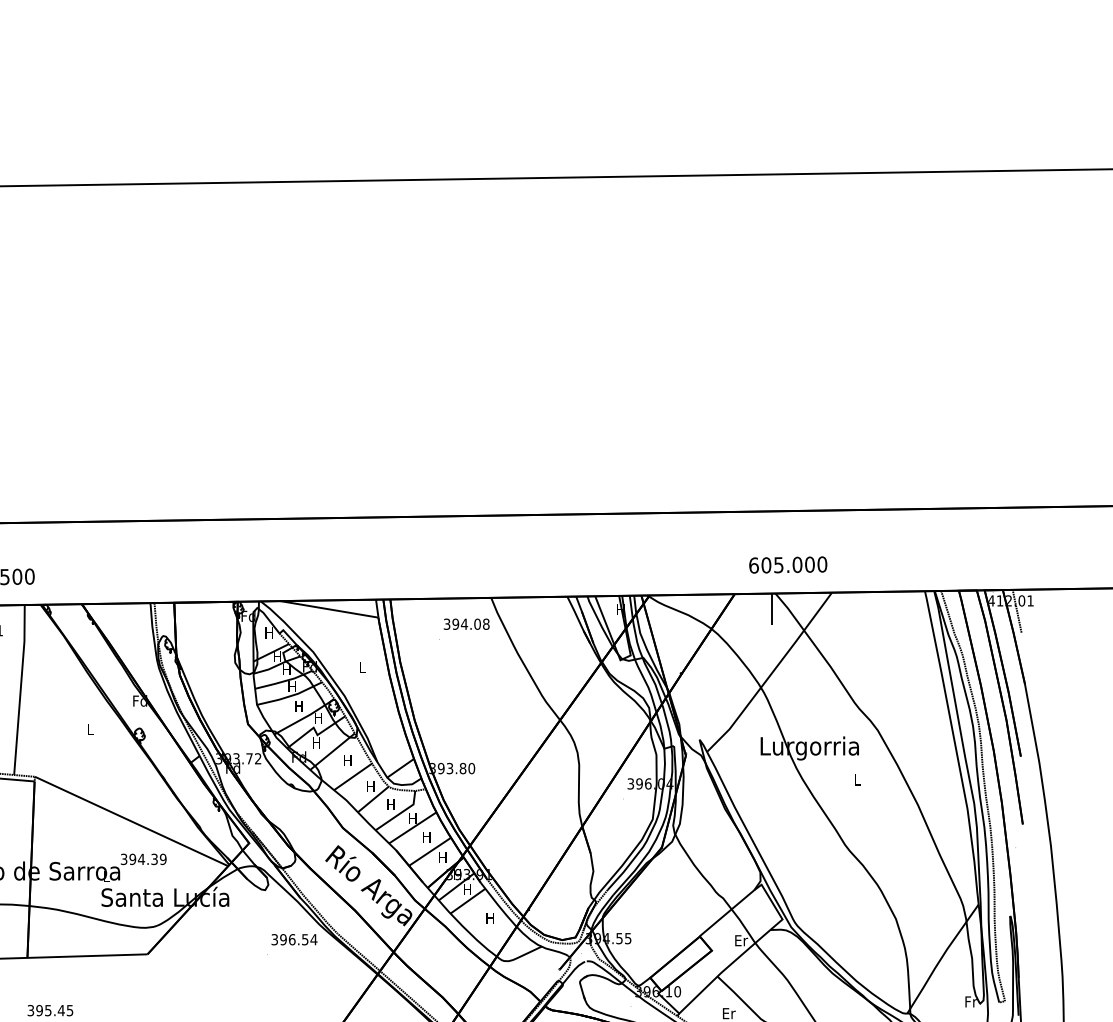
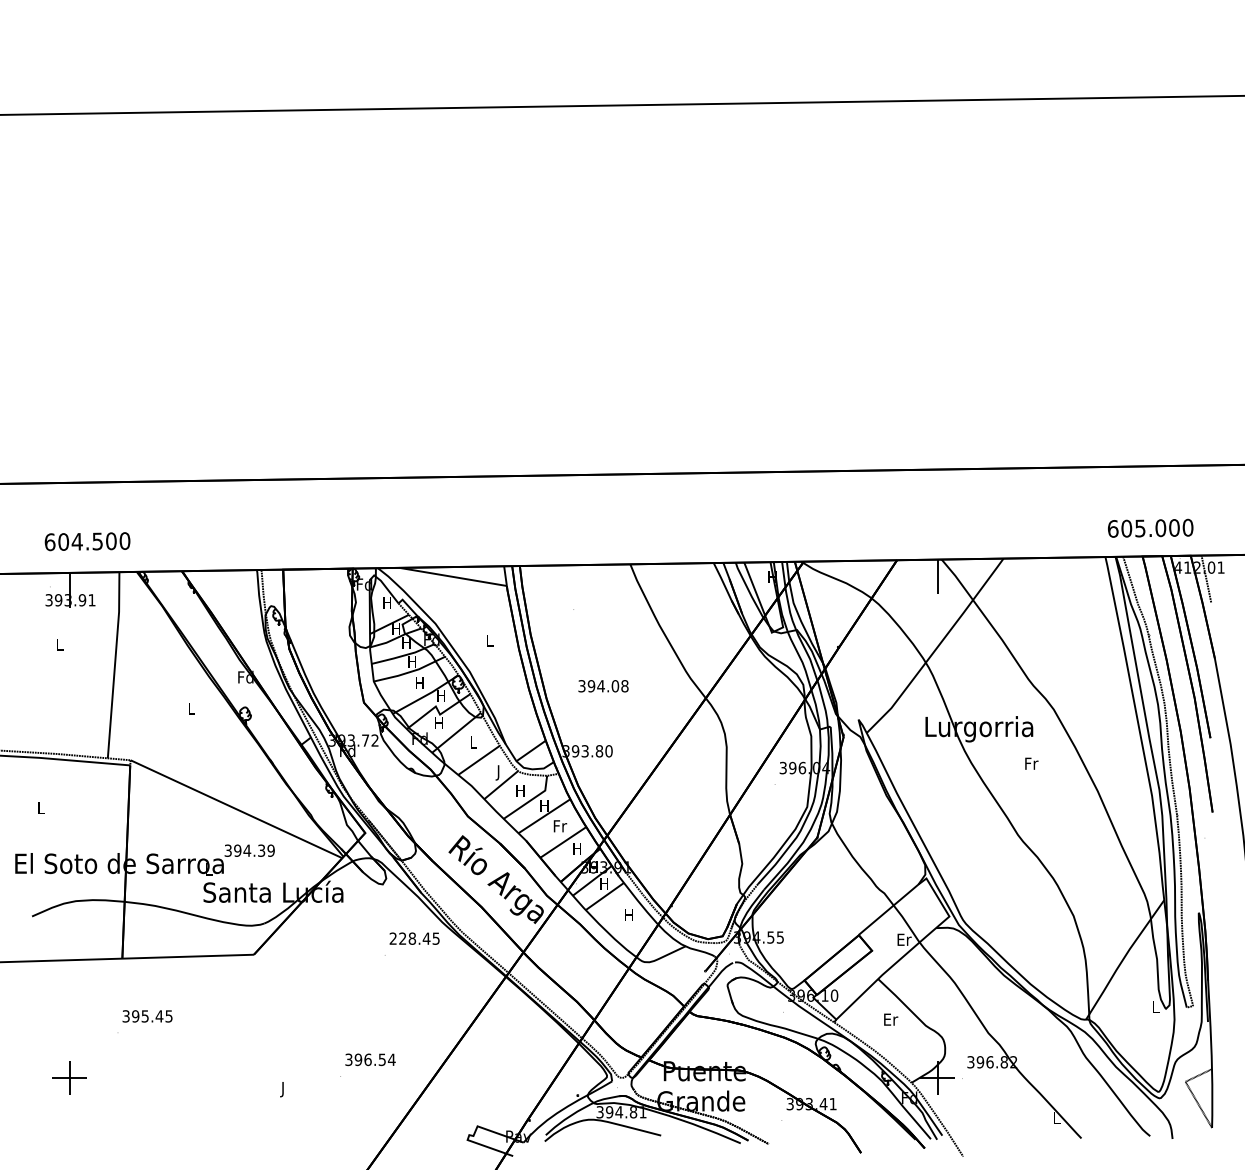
text: (788, 564) -> (1150, 527), moved
text: (466, 624) -> (603, 686), moved
text: (347, 760) -> (472, 742), H -> L
text: (857, 779) -> (1031, 763), L -> Fr
text: (370, 787) -> (498, 772), H -> J
text: (427, 837) -> (560, 826), H -> Fr
text: (294, 939) -> (414, 938), 396.54 -> 228.45
text: (970, 1001) -> (1155, 1006), Fr -> L

